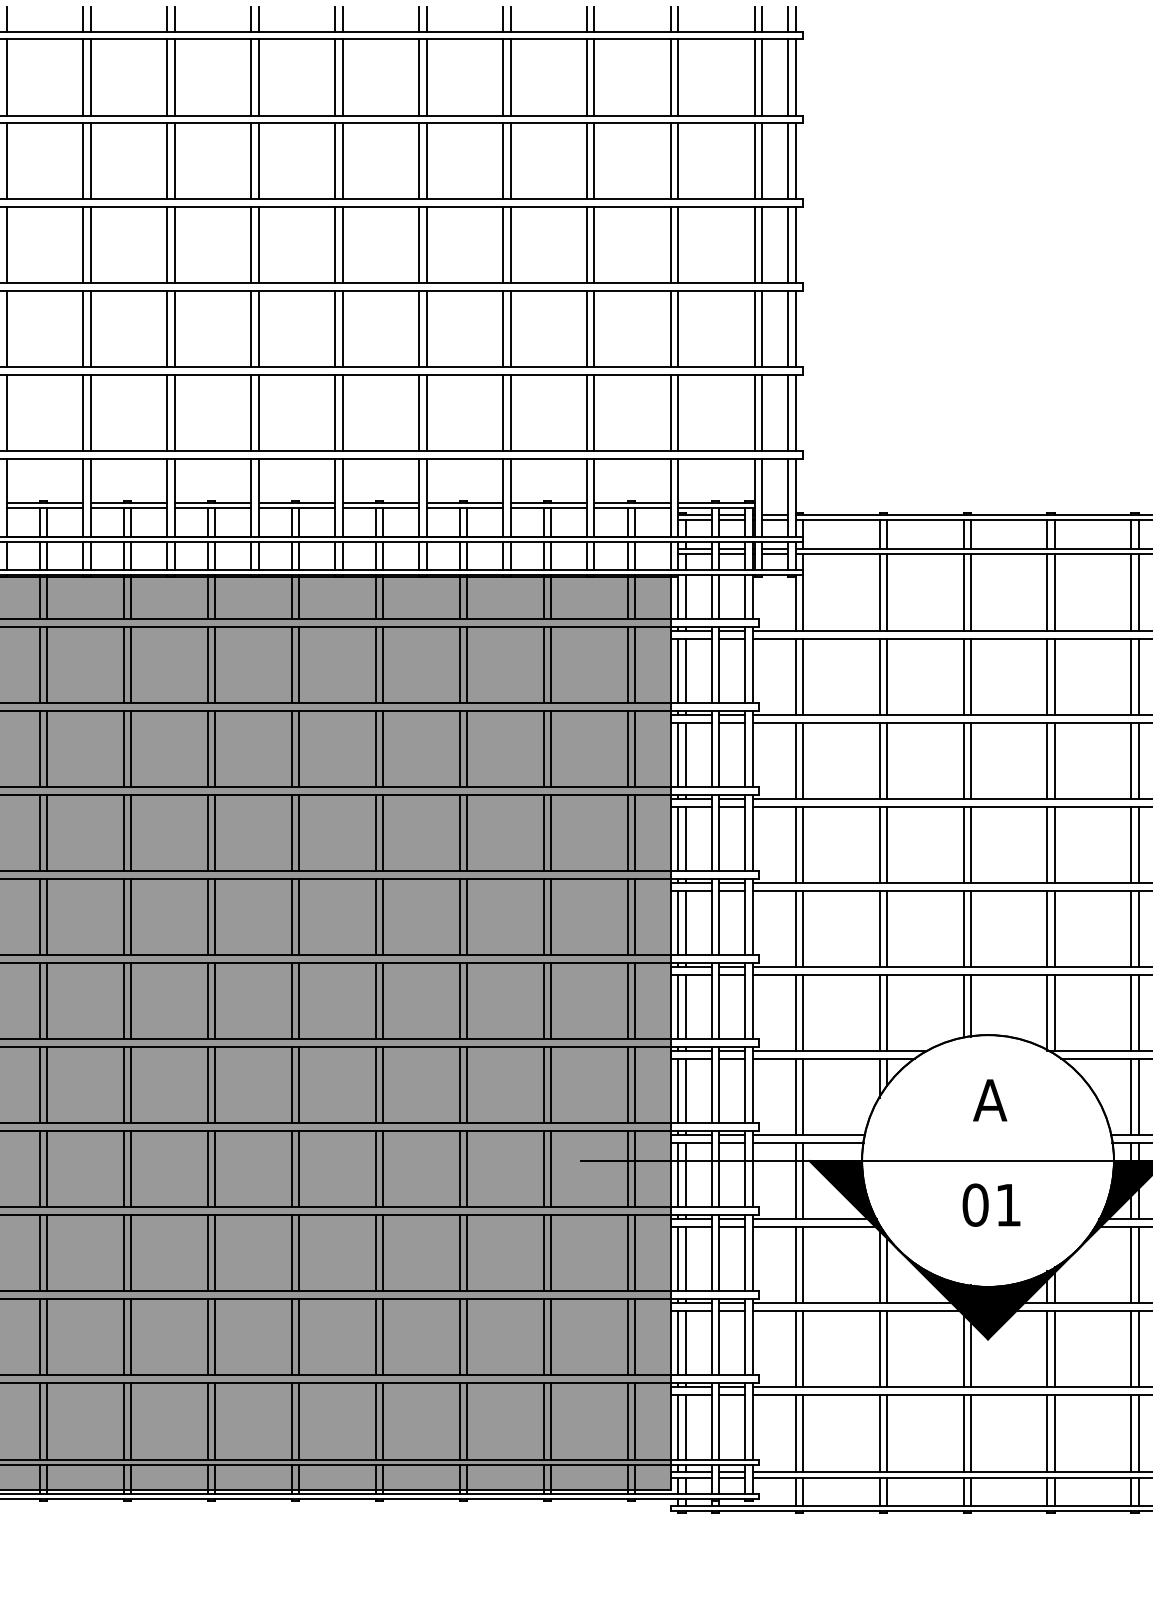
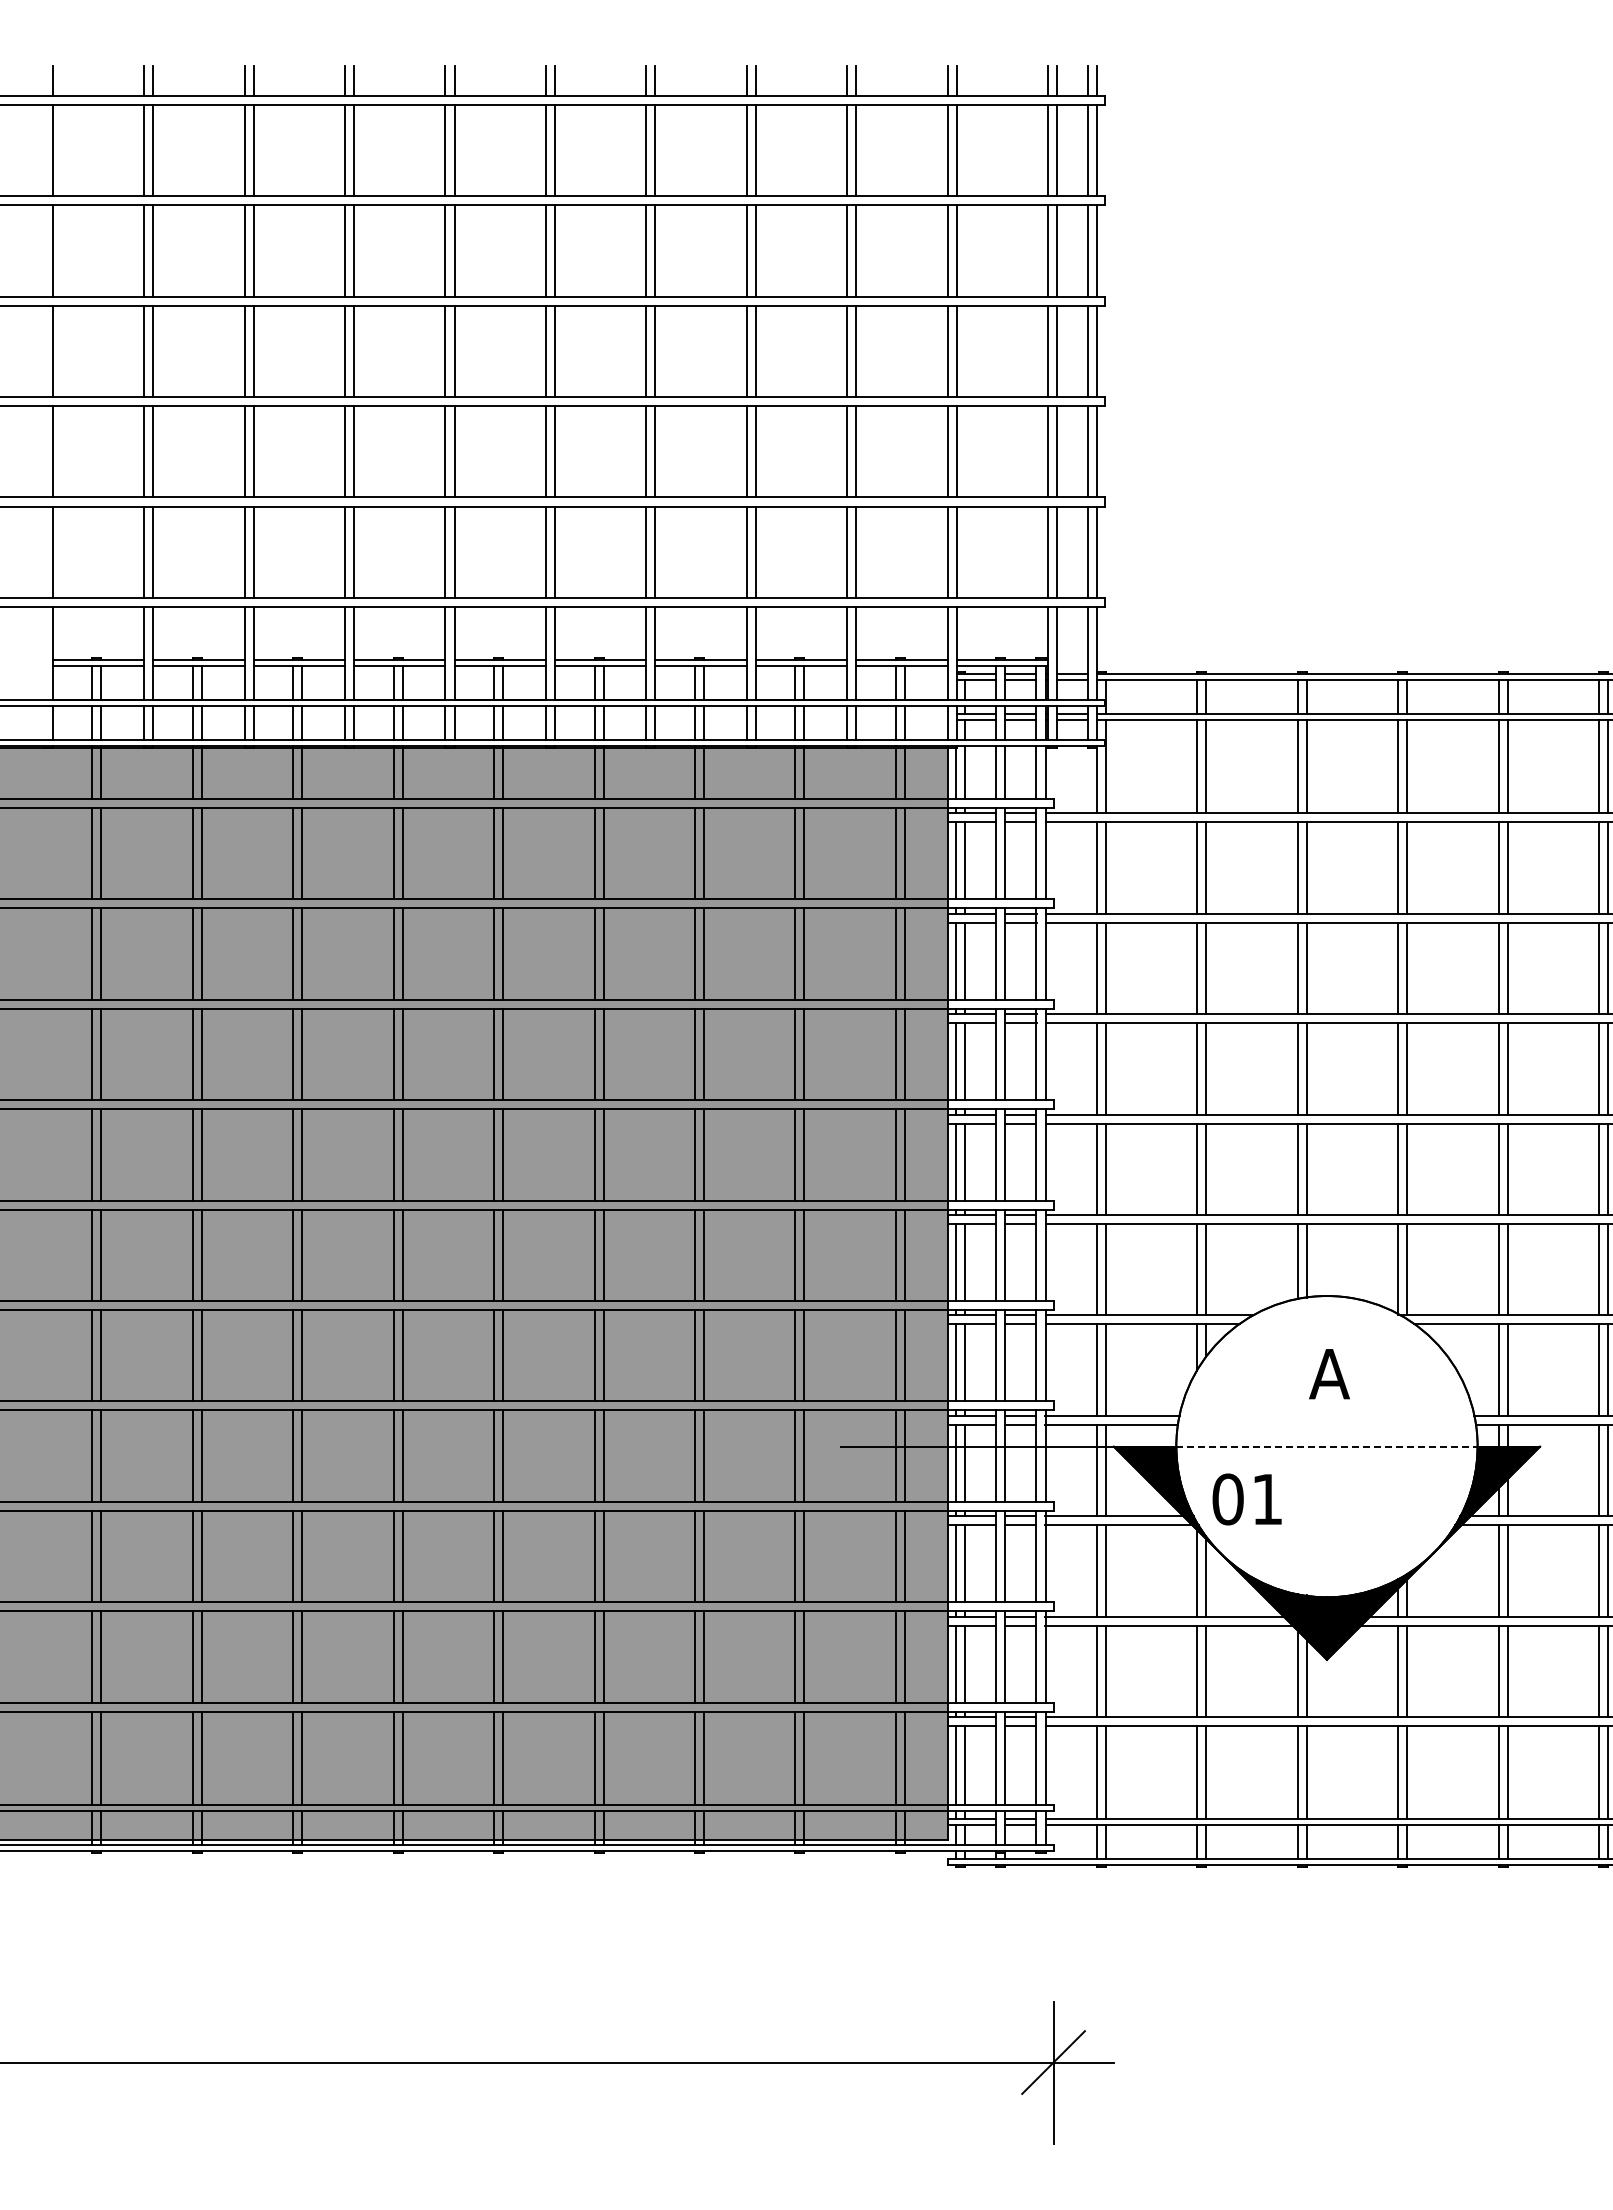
line: (987, 1160) -> (1326, 1446), solid -> dashed
text: (990, 1205) -> (1246, 1499), moved

